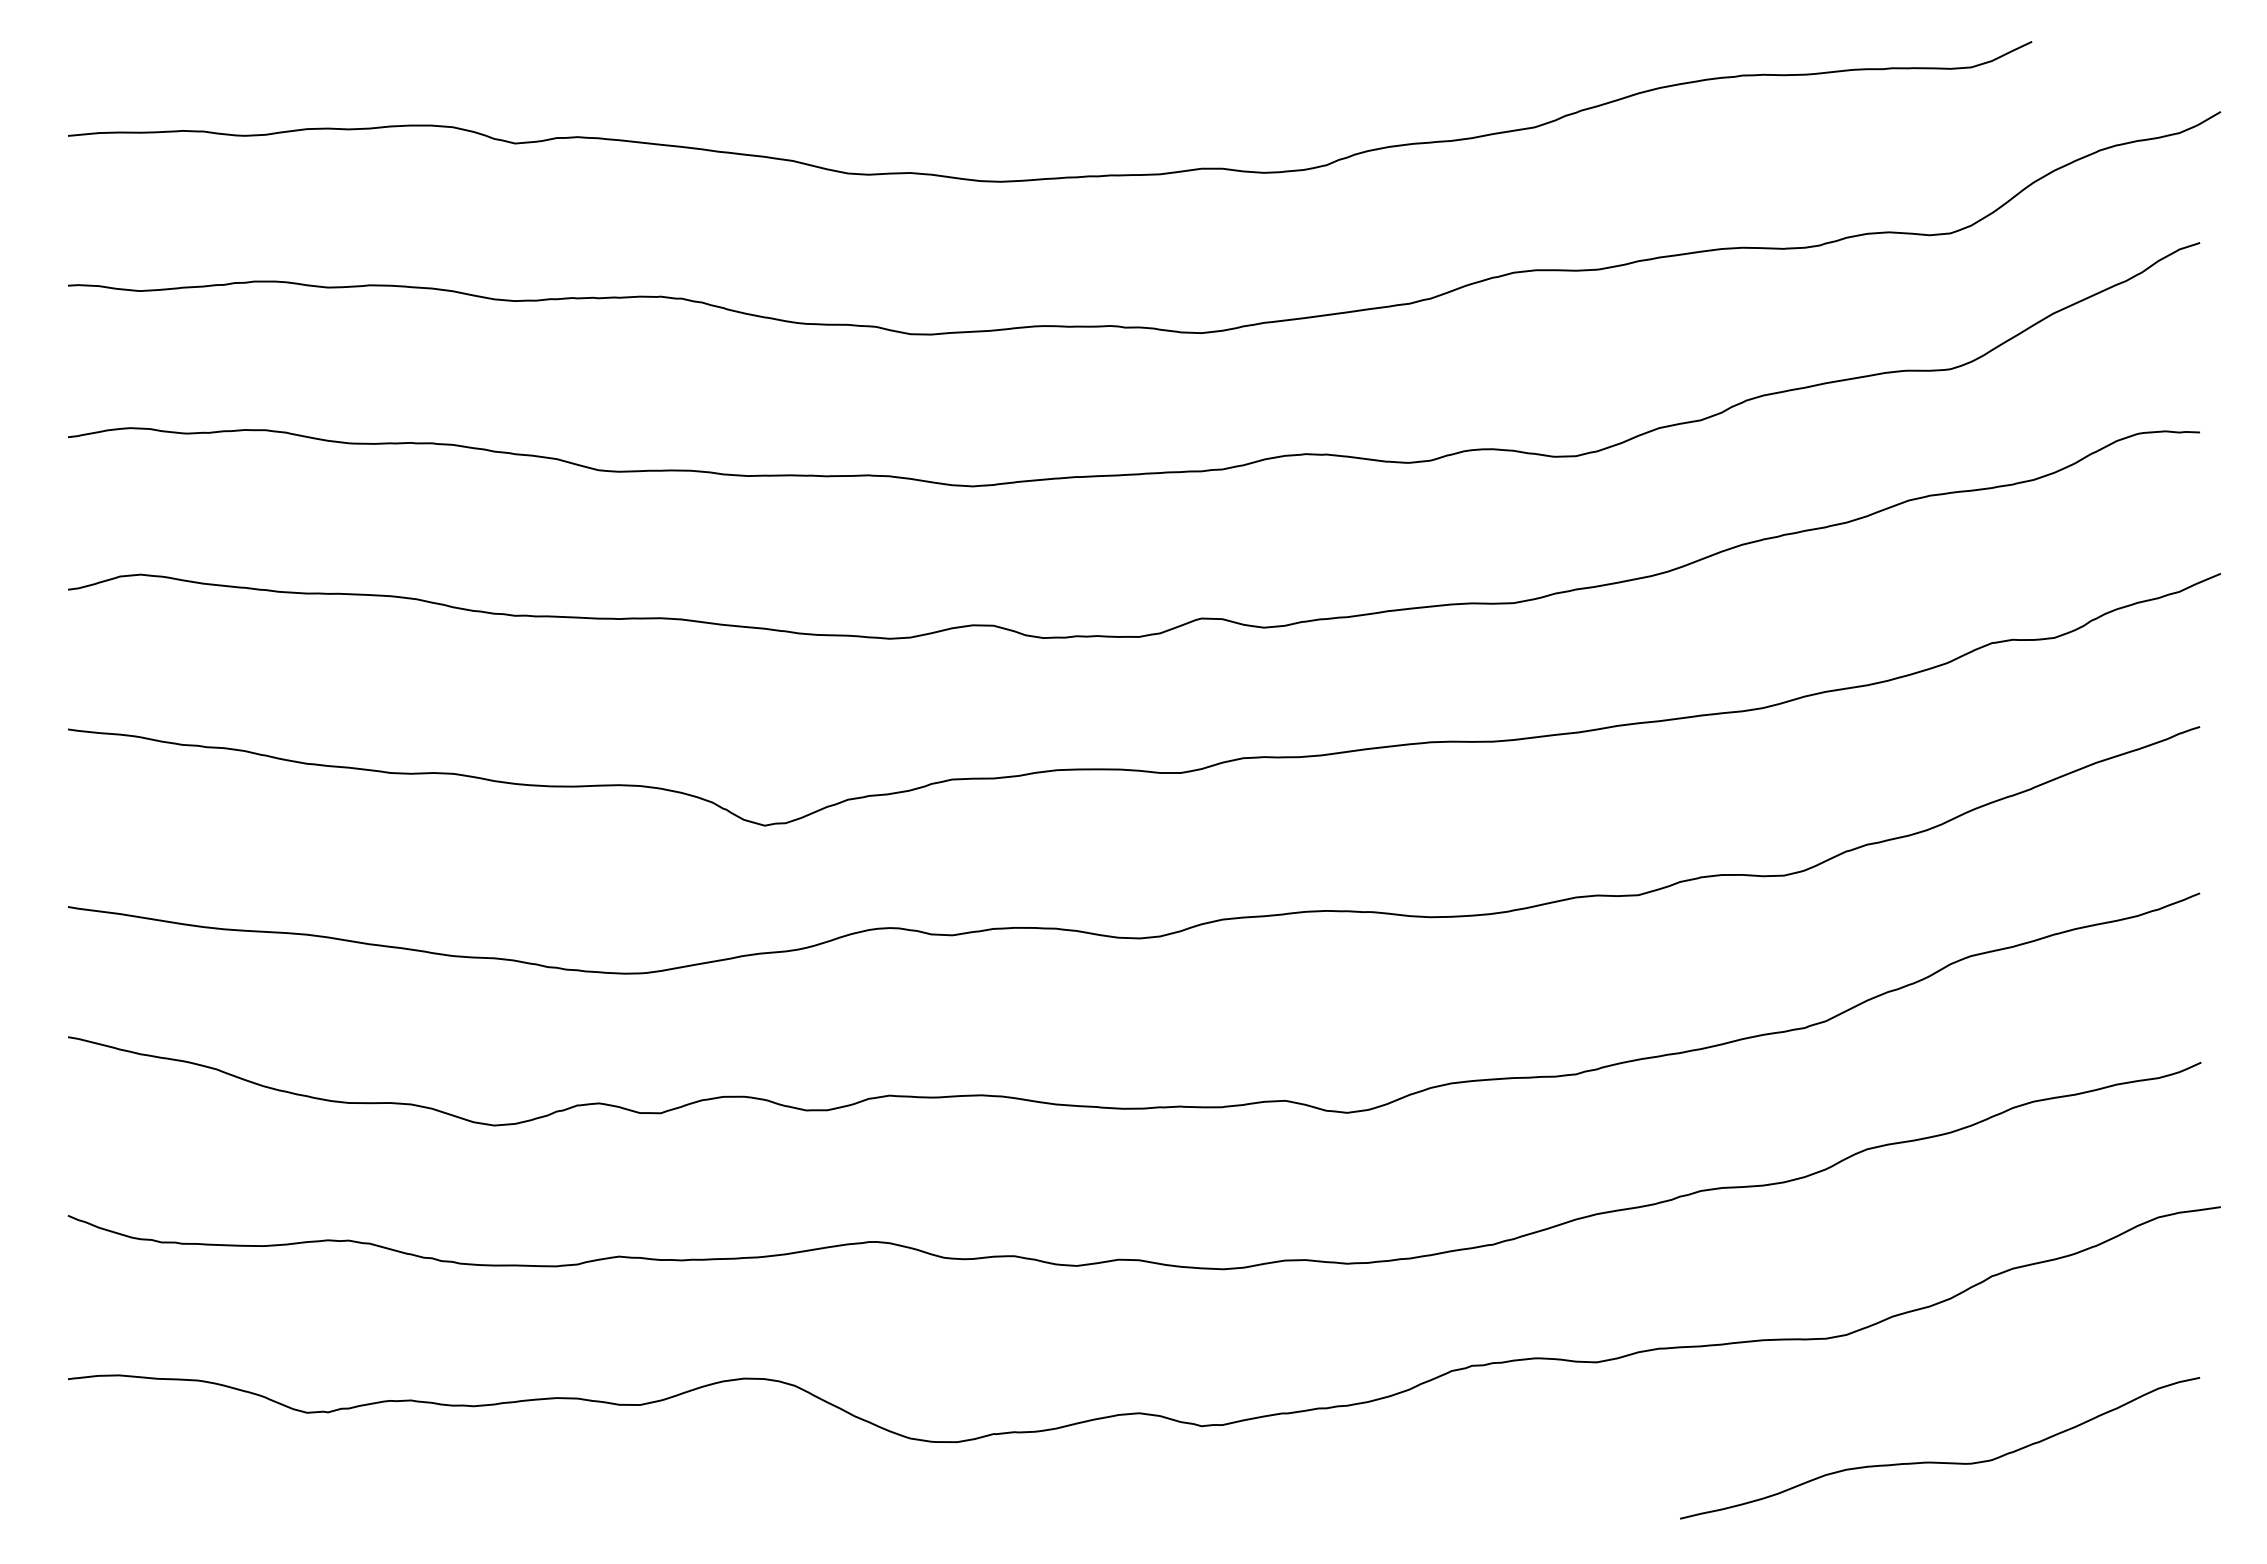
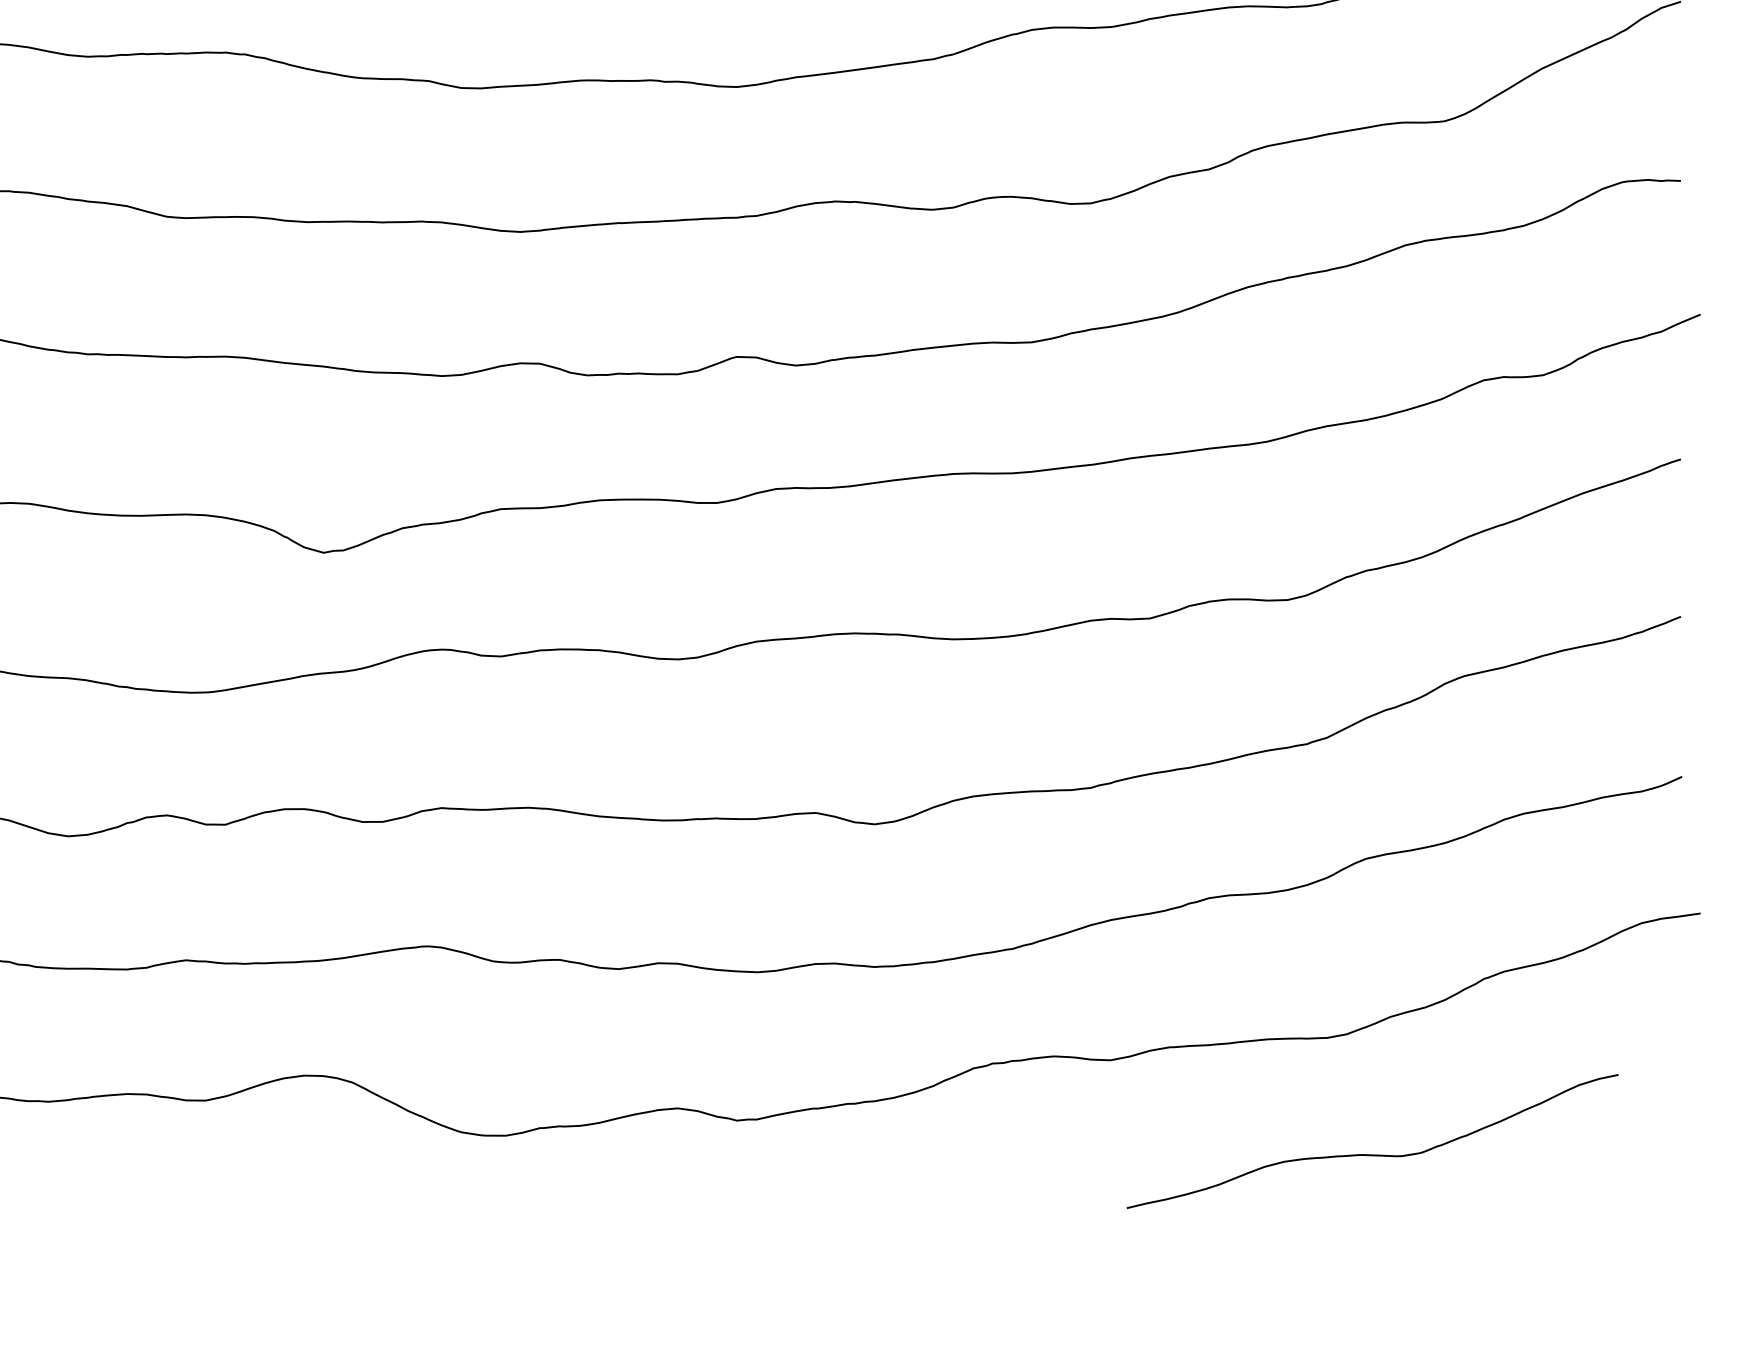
curve: (1937, 1461) -> (1370, 1154), moved

